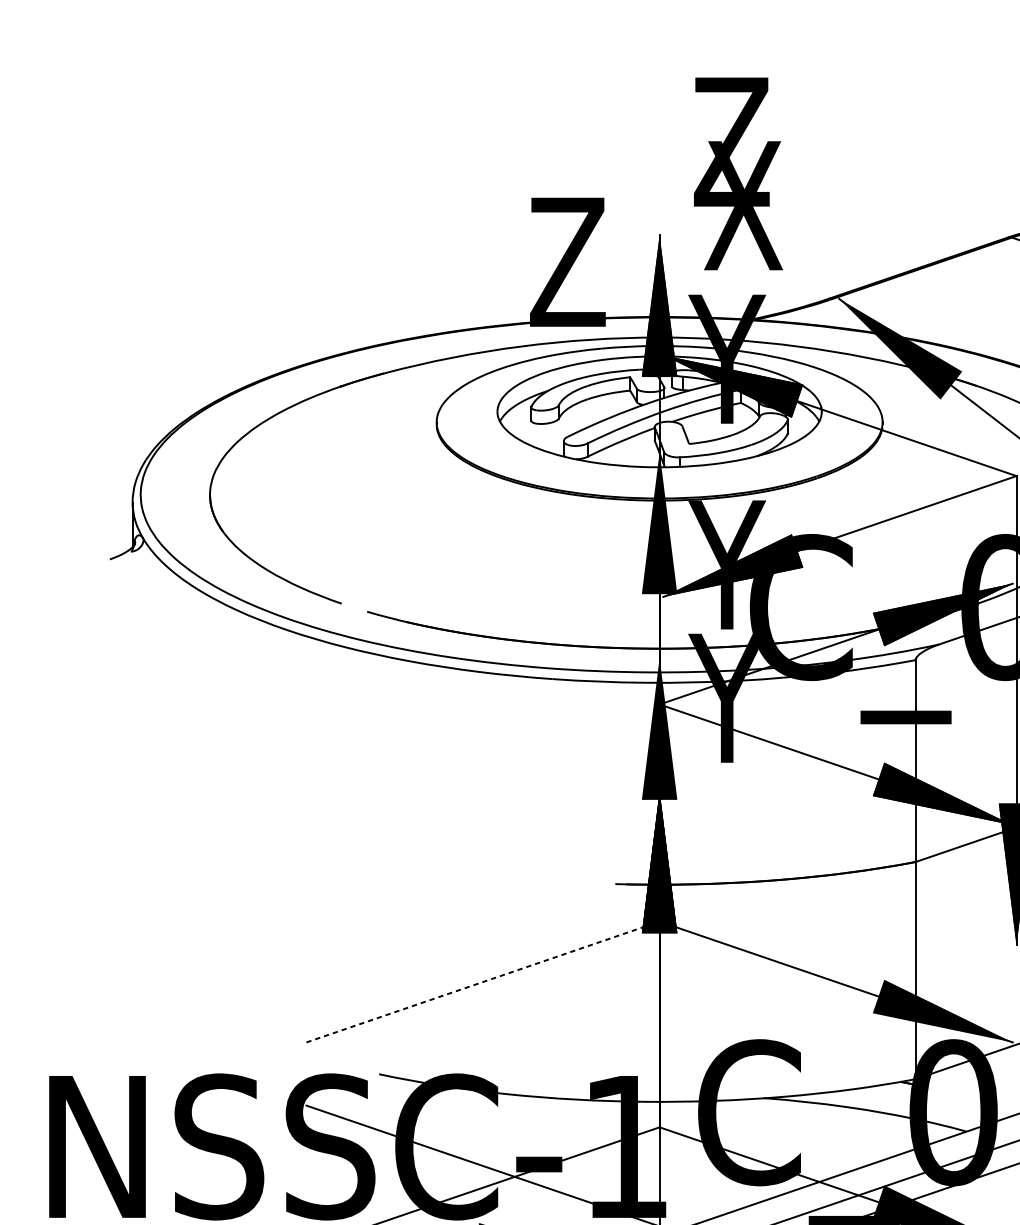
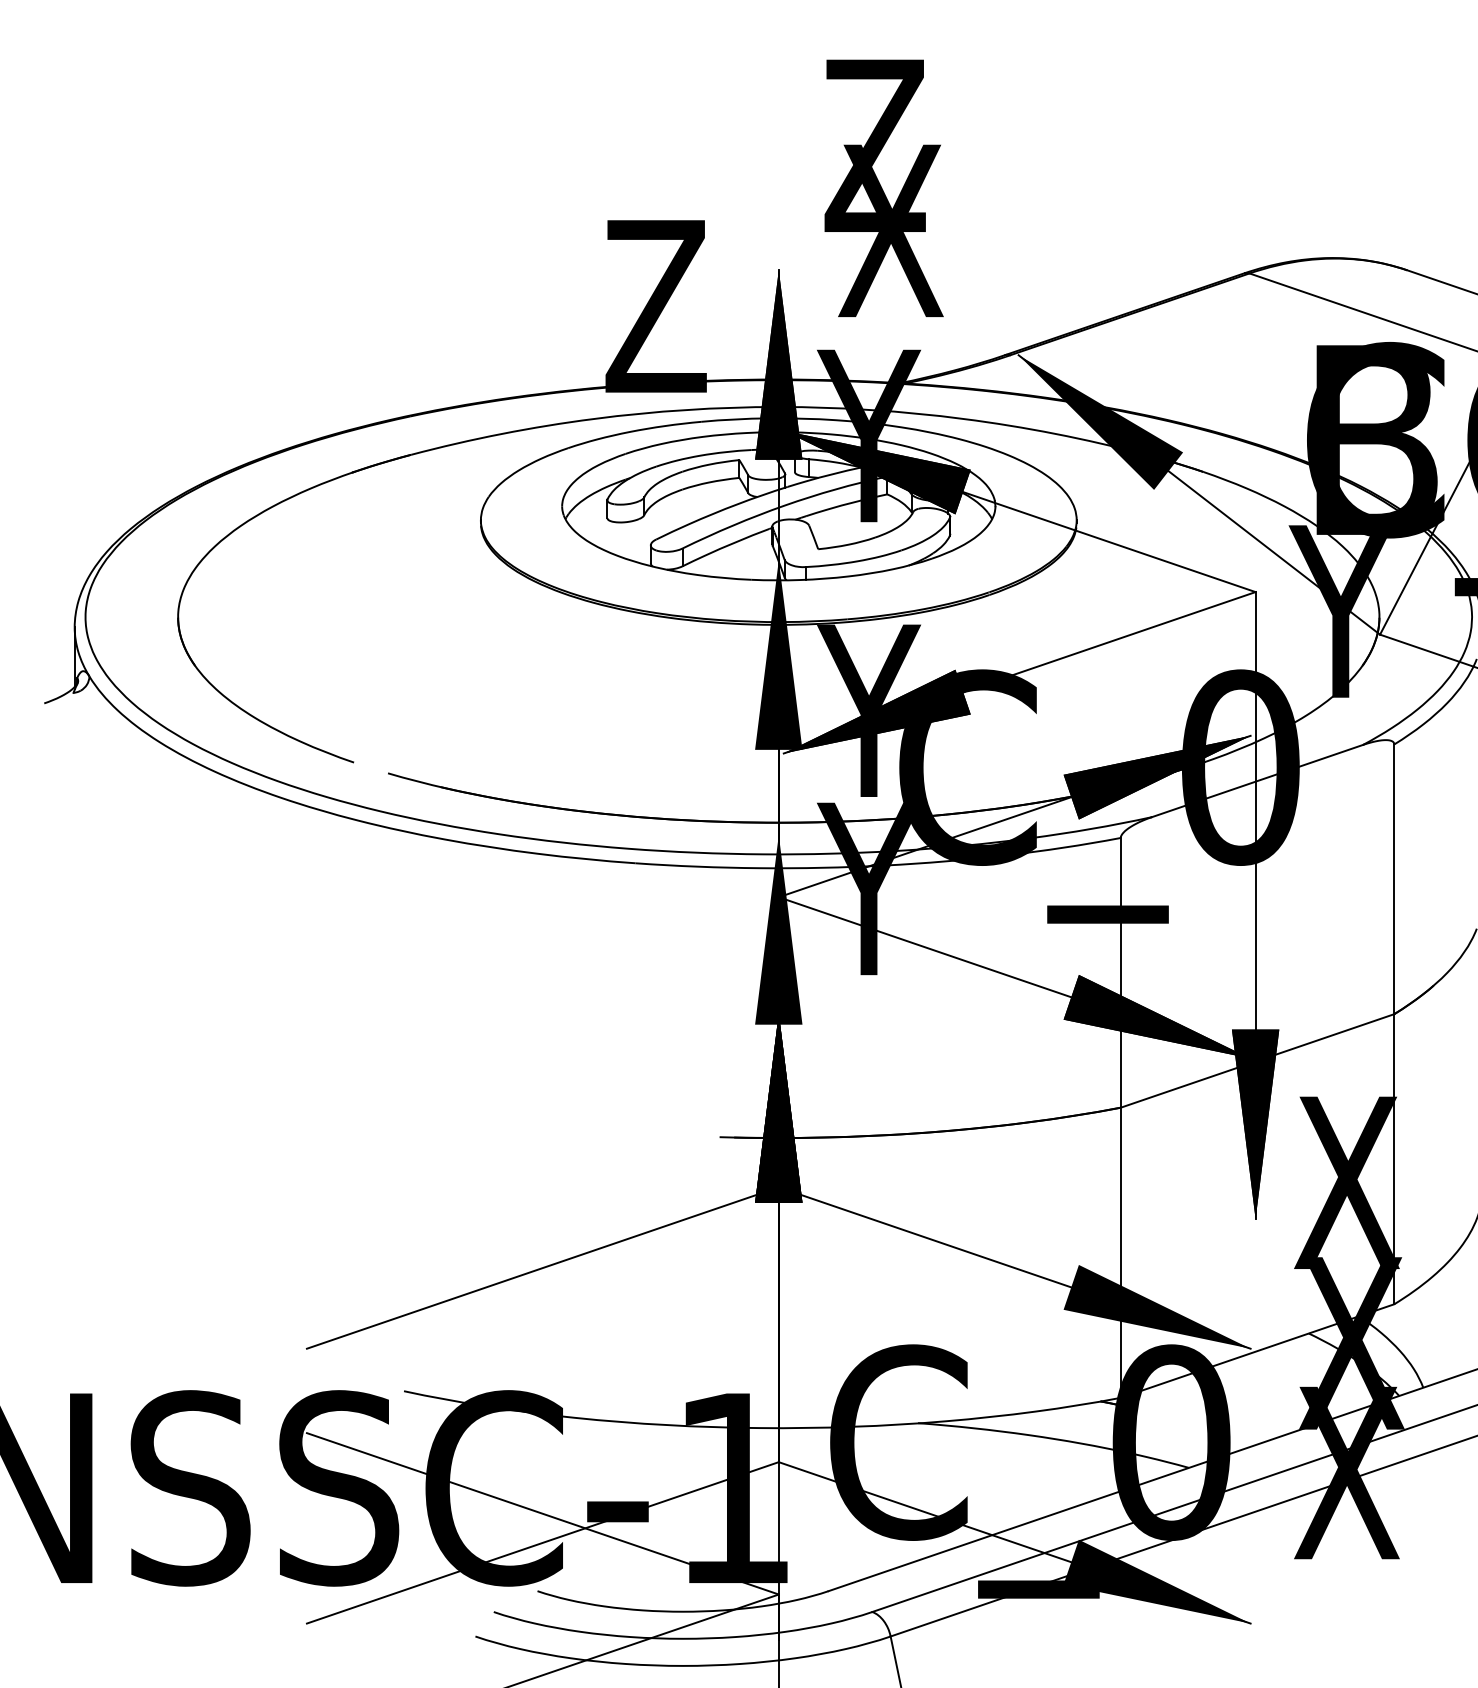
line: (483, 981) -> (543, 1267), dashed -> solid

